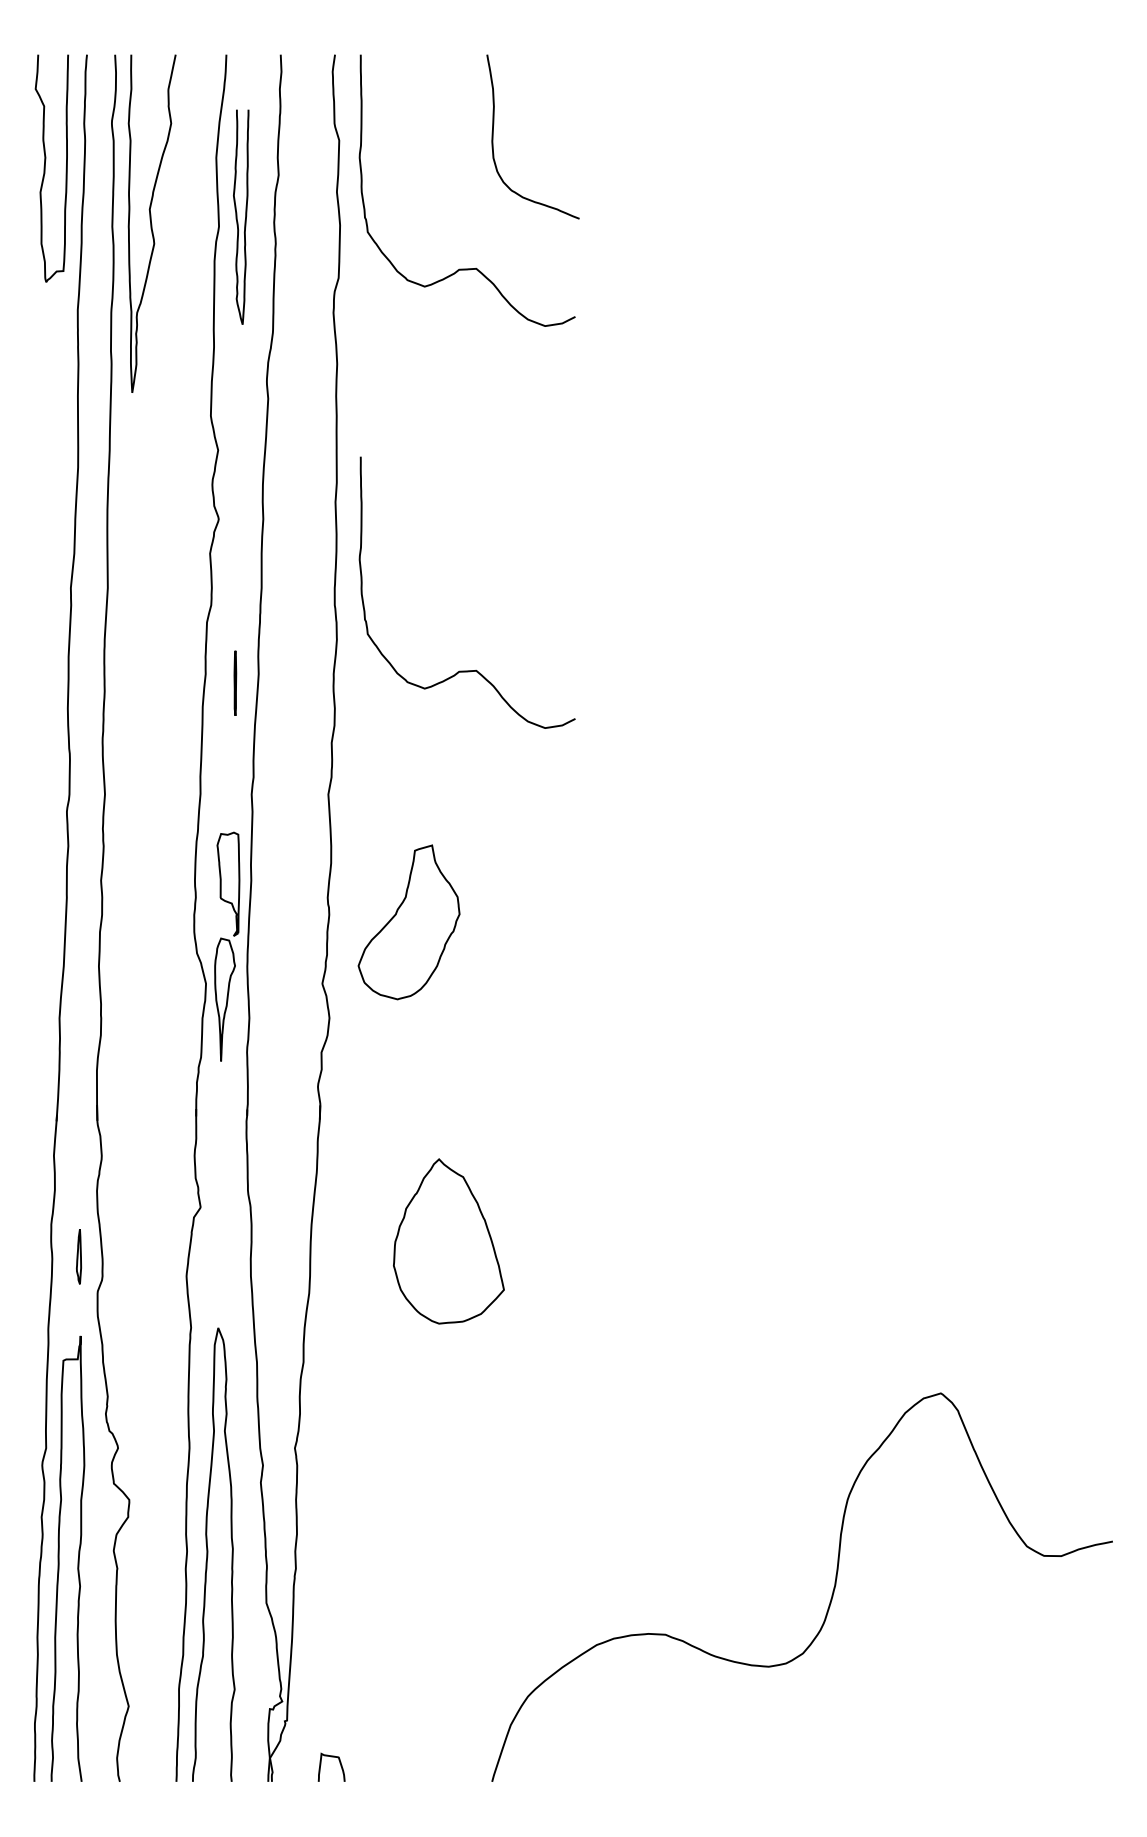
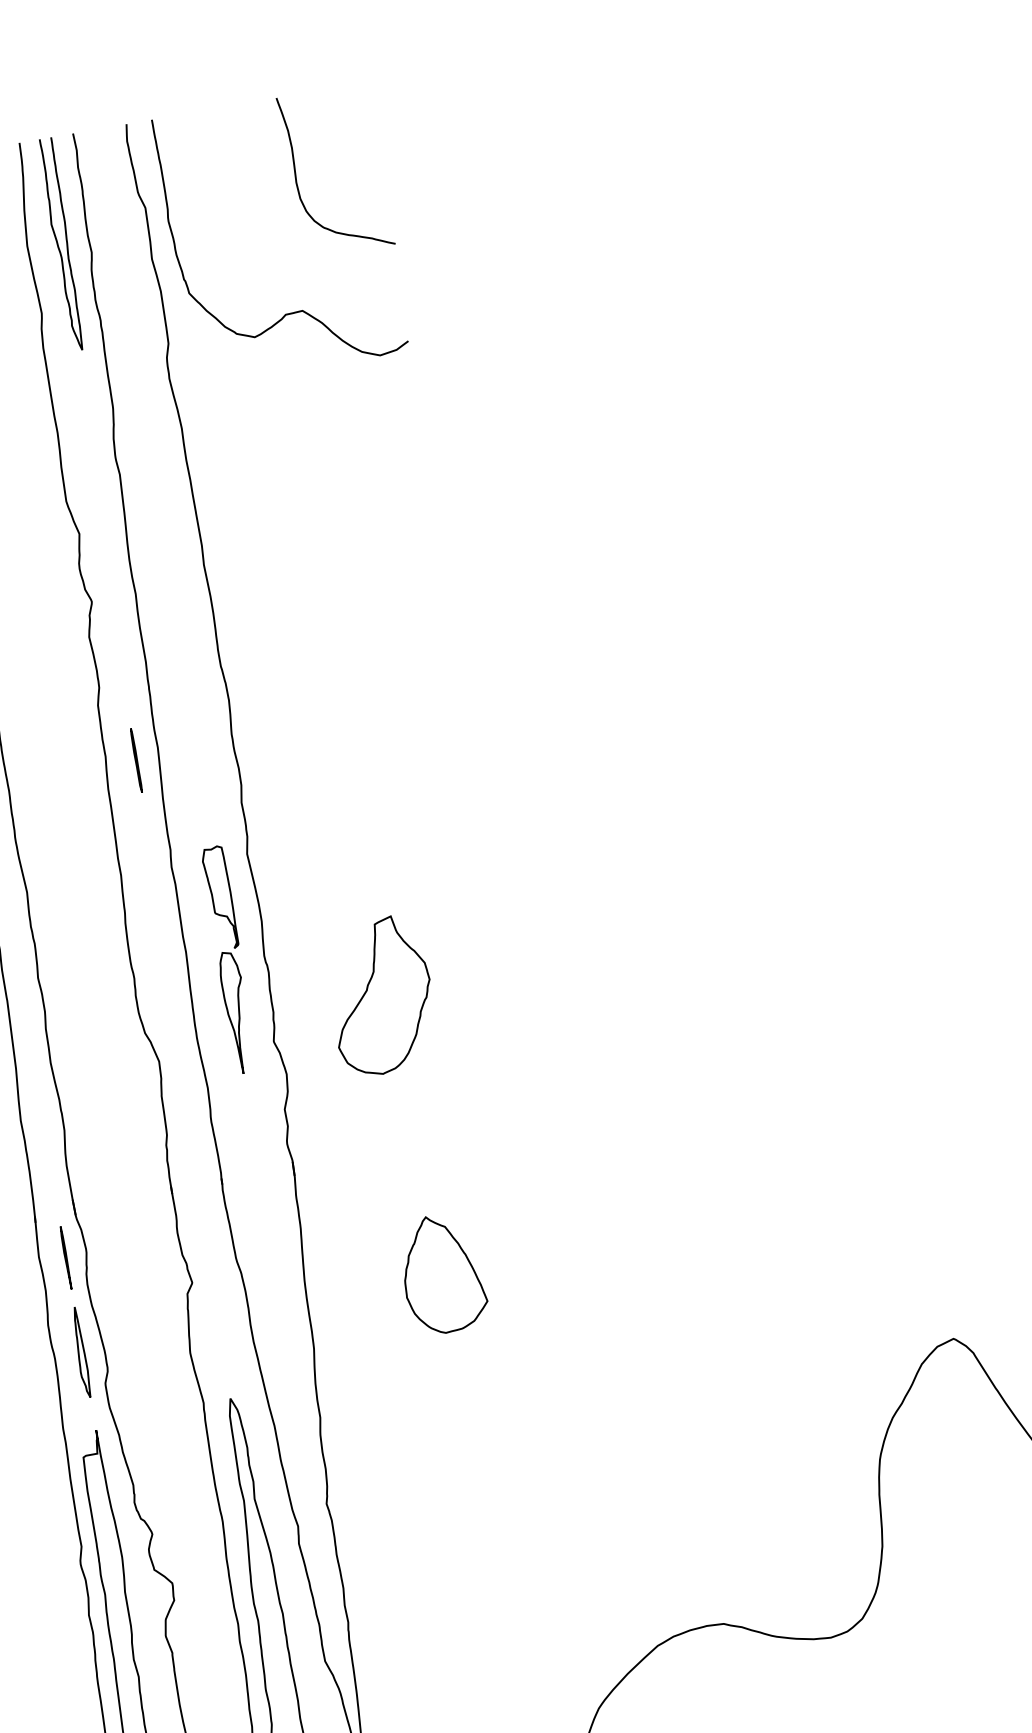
curve: (237, 216) -> (58, 244), moved
curve: (466, 670) -> (361, 708), removed
part: (408, 922) -> (380, 996), moved
part: (227, 946) -> (230, 959), moved
line: (80, 1161) -> (66, 1258), added
part: (448, 1241) -> (442, 1273), size x0.71
part: (78, 1256) -> (80, 1352), size x1.67

